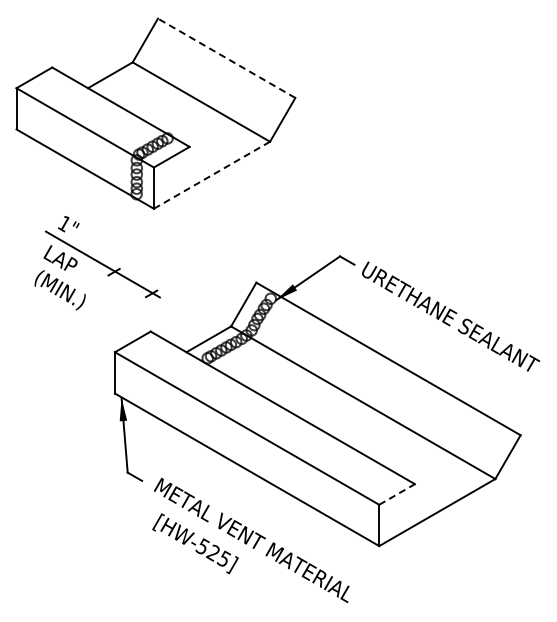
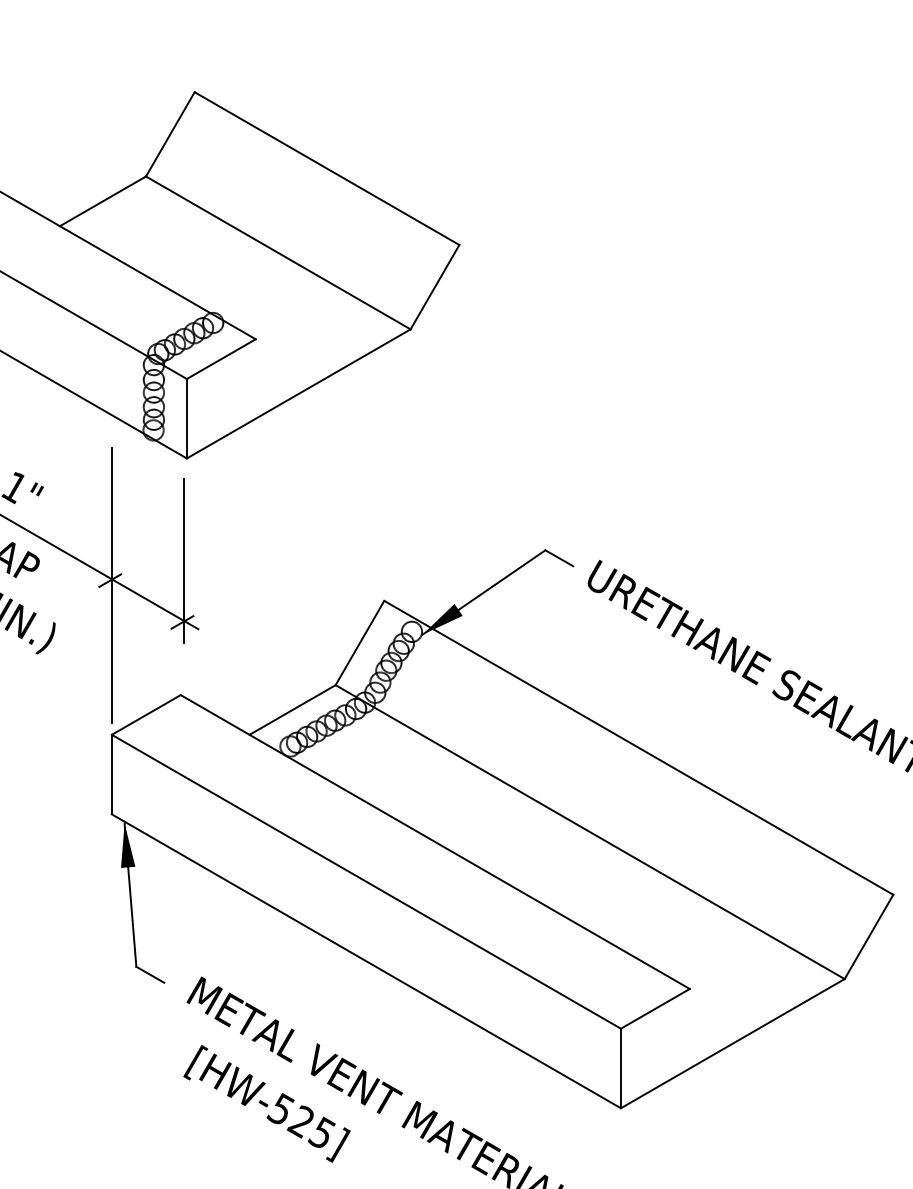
line: (226, 58) -> (326, 168), dashed -> solid
line: (212, 175) -> (299, 394), dashed -> solid
line: (152, 261) -> (184, 560), added
line: (115, 274) -> (112, 585), added
line: (397, 494) -> (656, 1008), dashed -> solid

